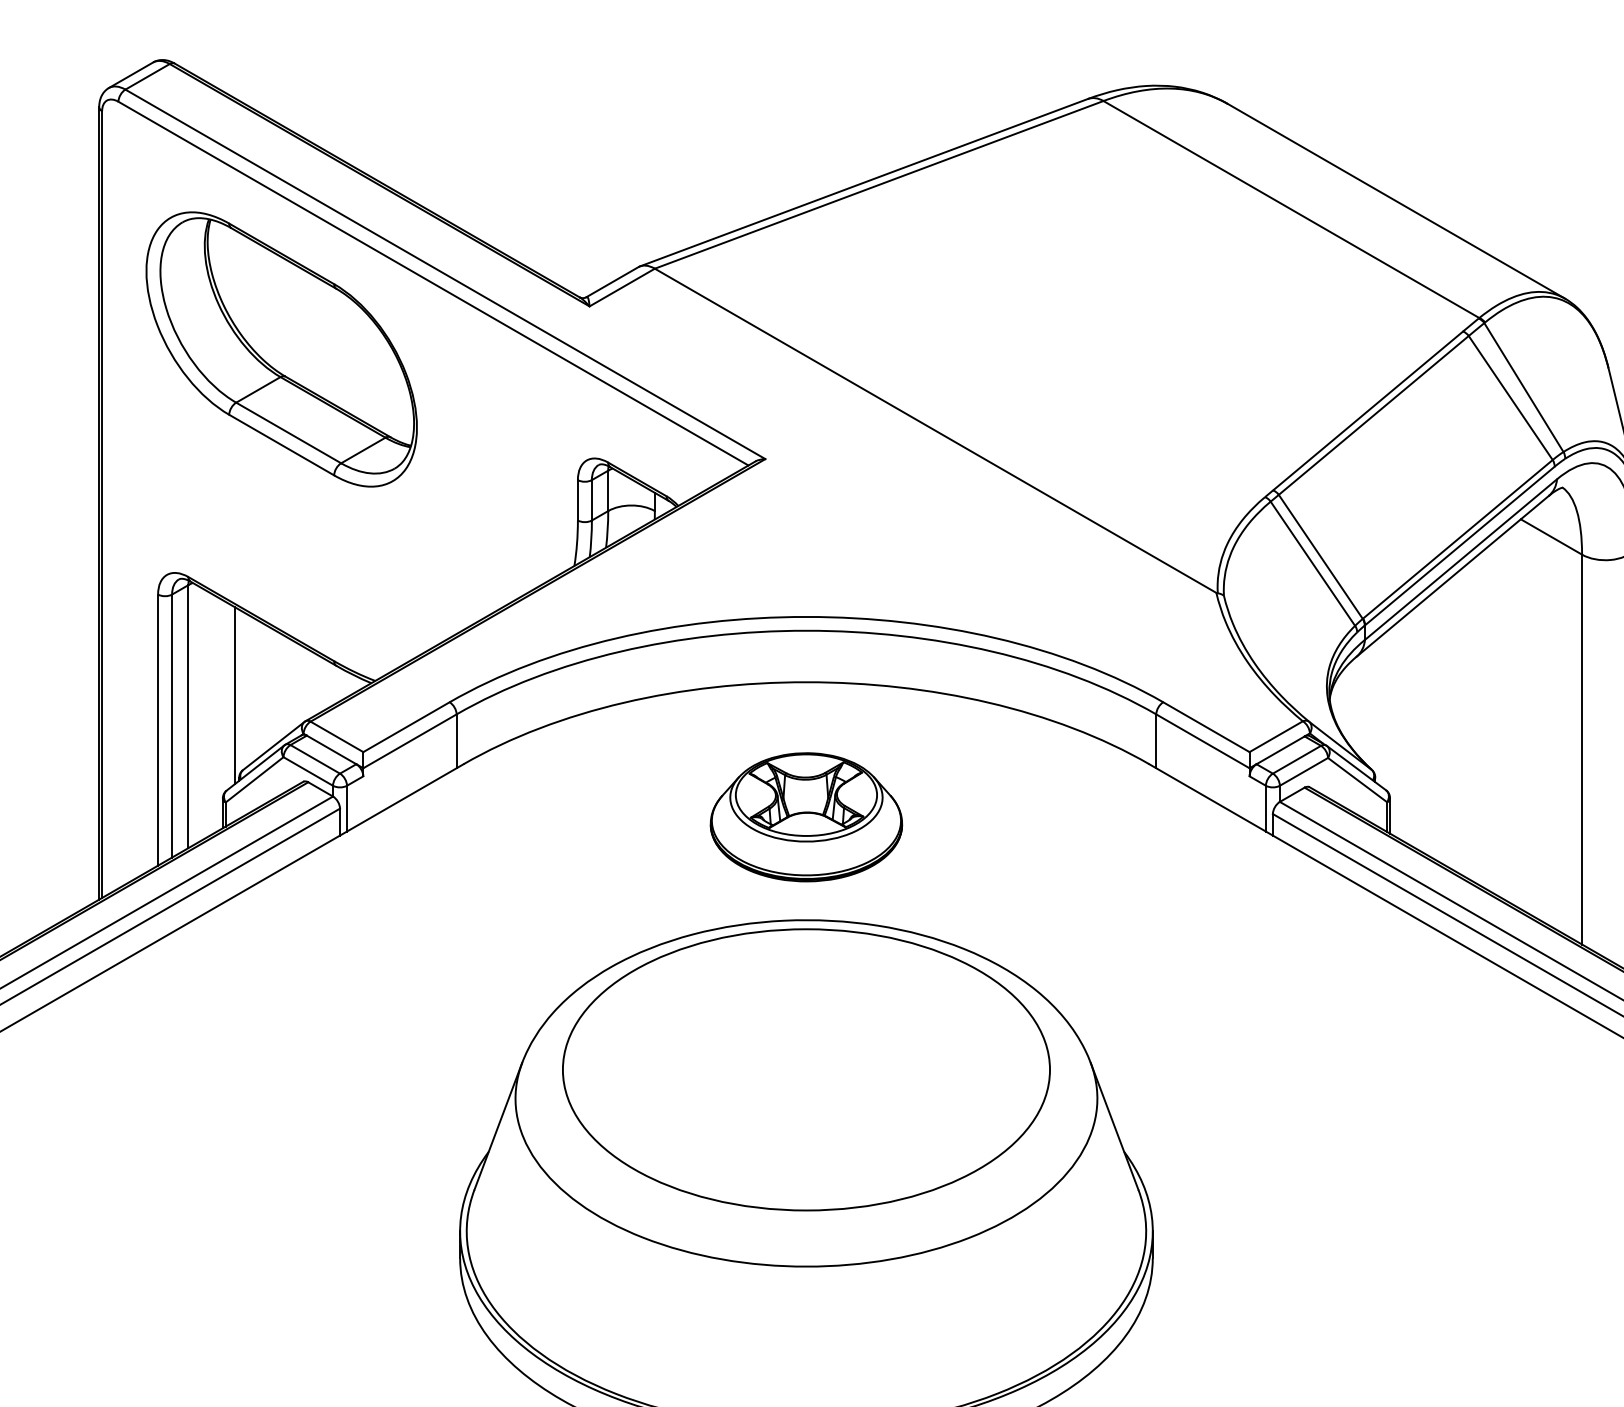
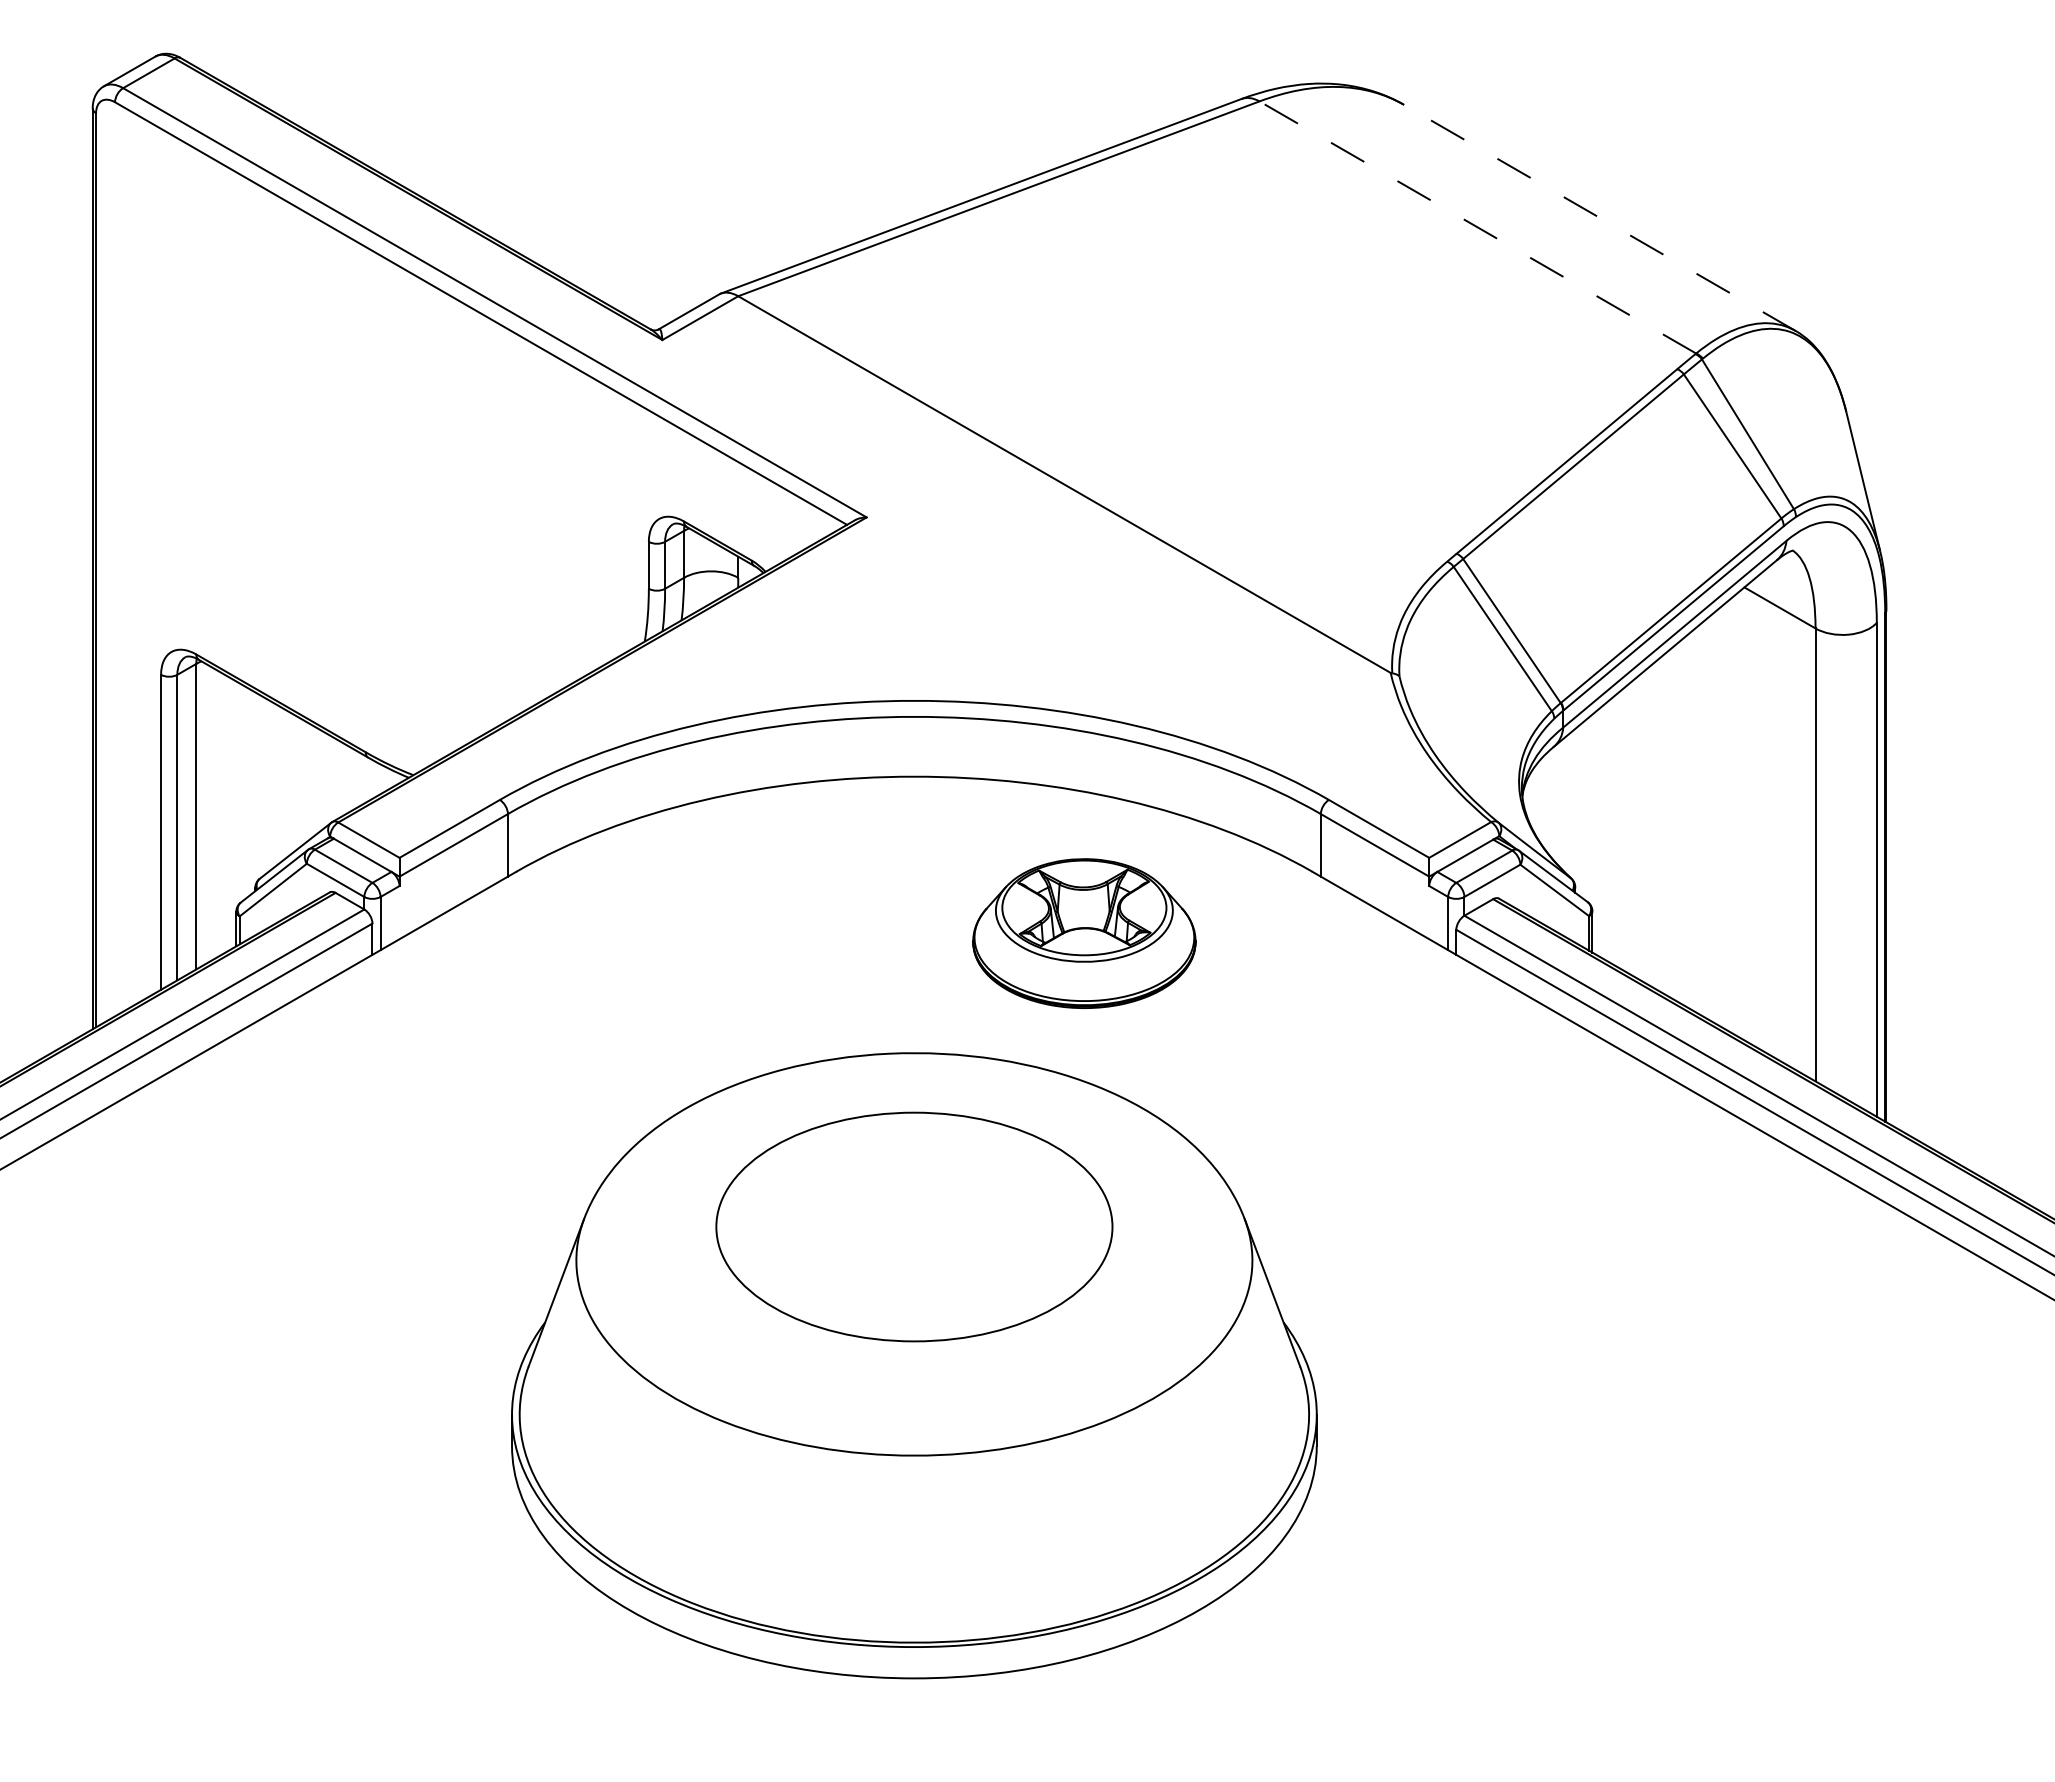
line: (1396, 200) -> (1599, 217), solid -> dashed
line: (1291, 209) -> (1477, 227), solid -> dashed
part: (281, 348) -> (304, 389), removed
line: (235, 694) -> (250, 791), removed
part: (806, 817) -> (1084, 933), moved
part: (806, 1069) -> (914, 1226), size x0.7

